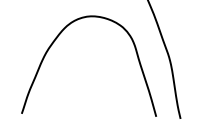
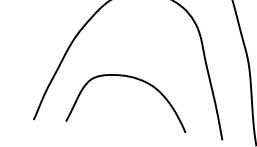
curve: (91, 79) -> (135, 80), added

